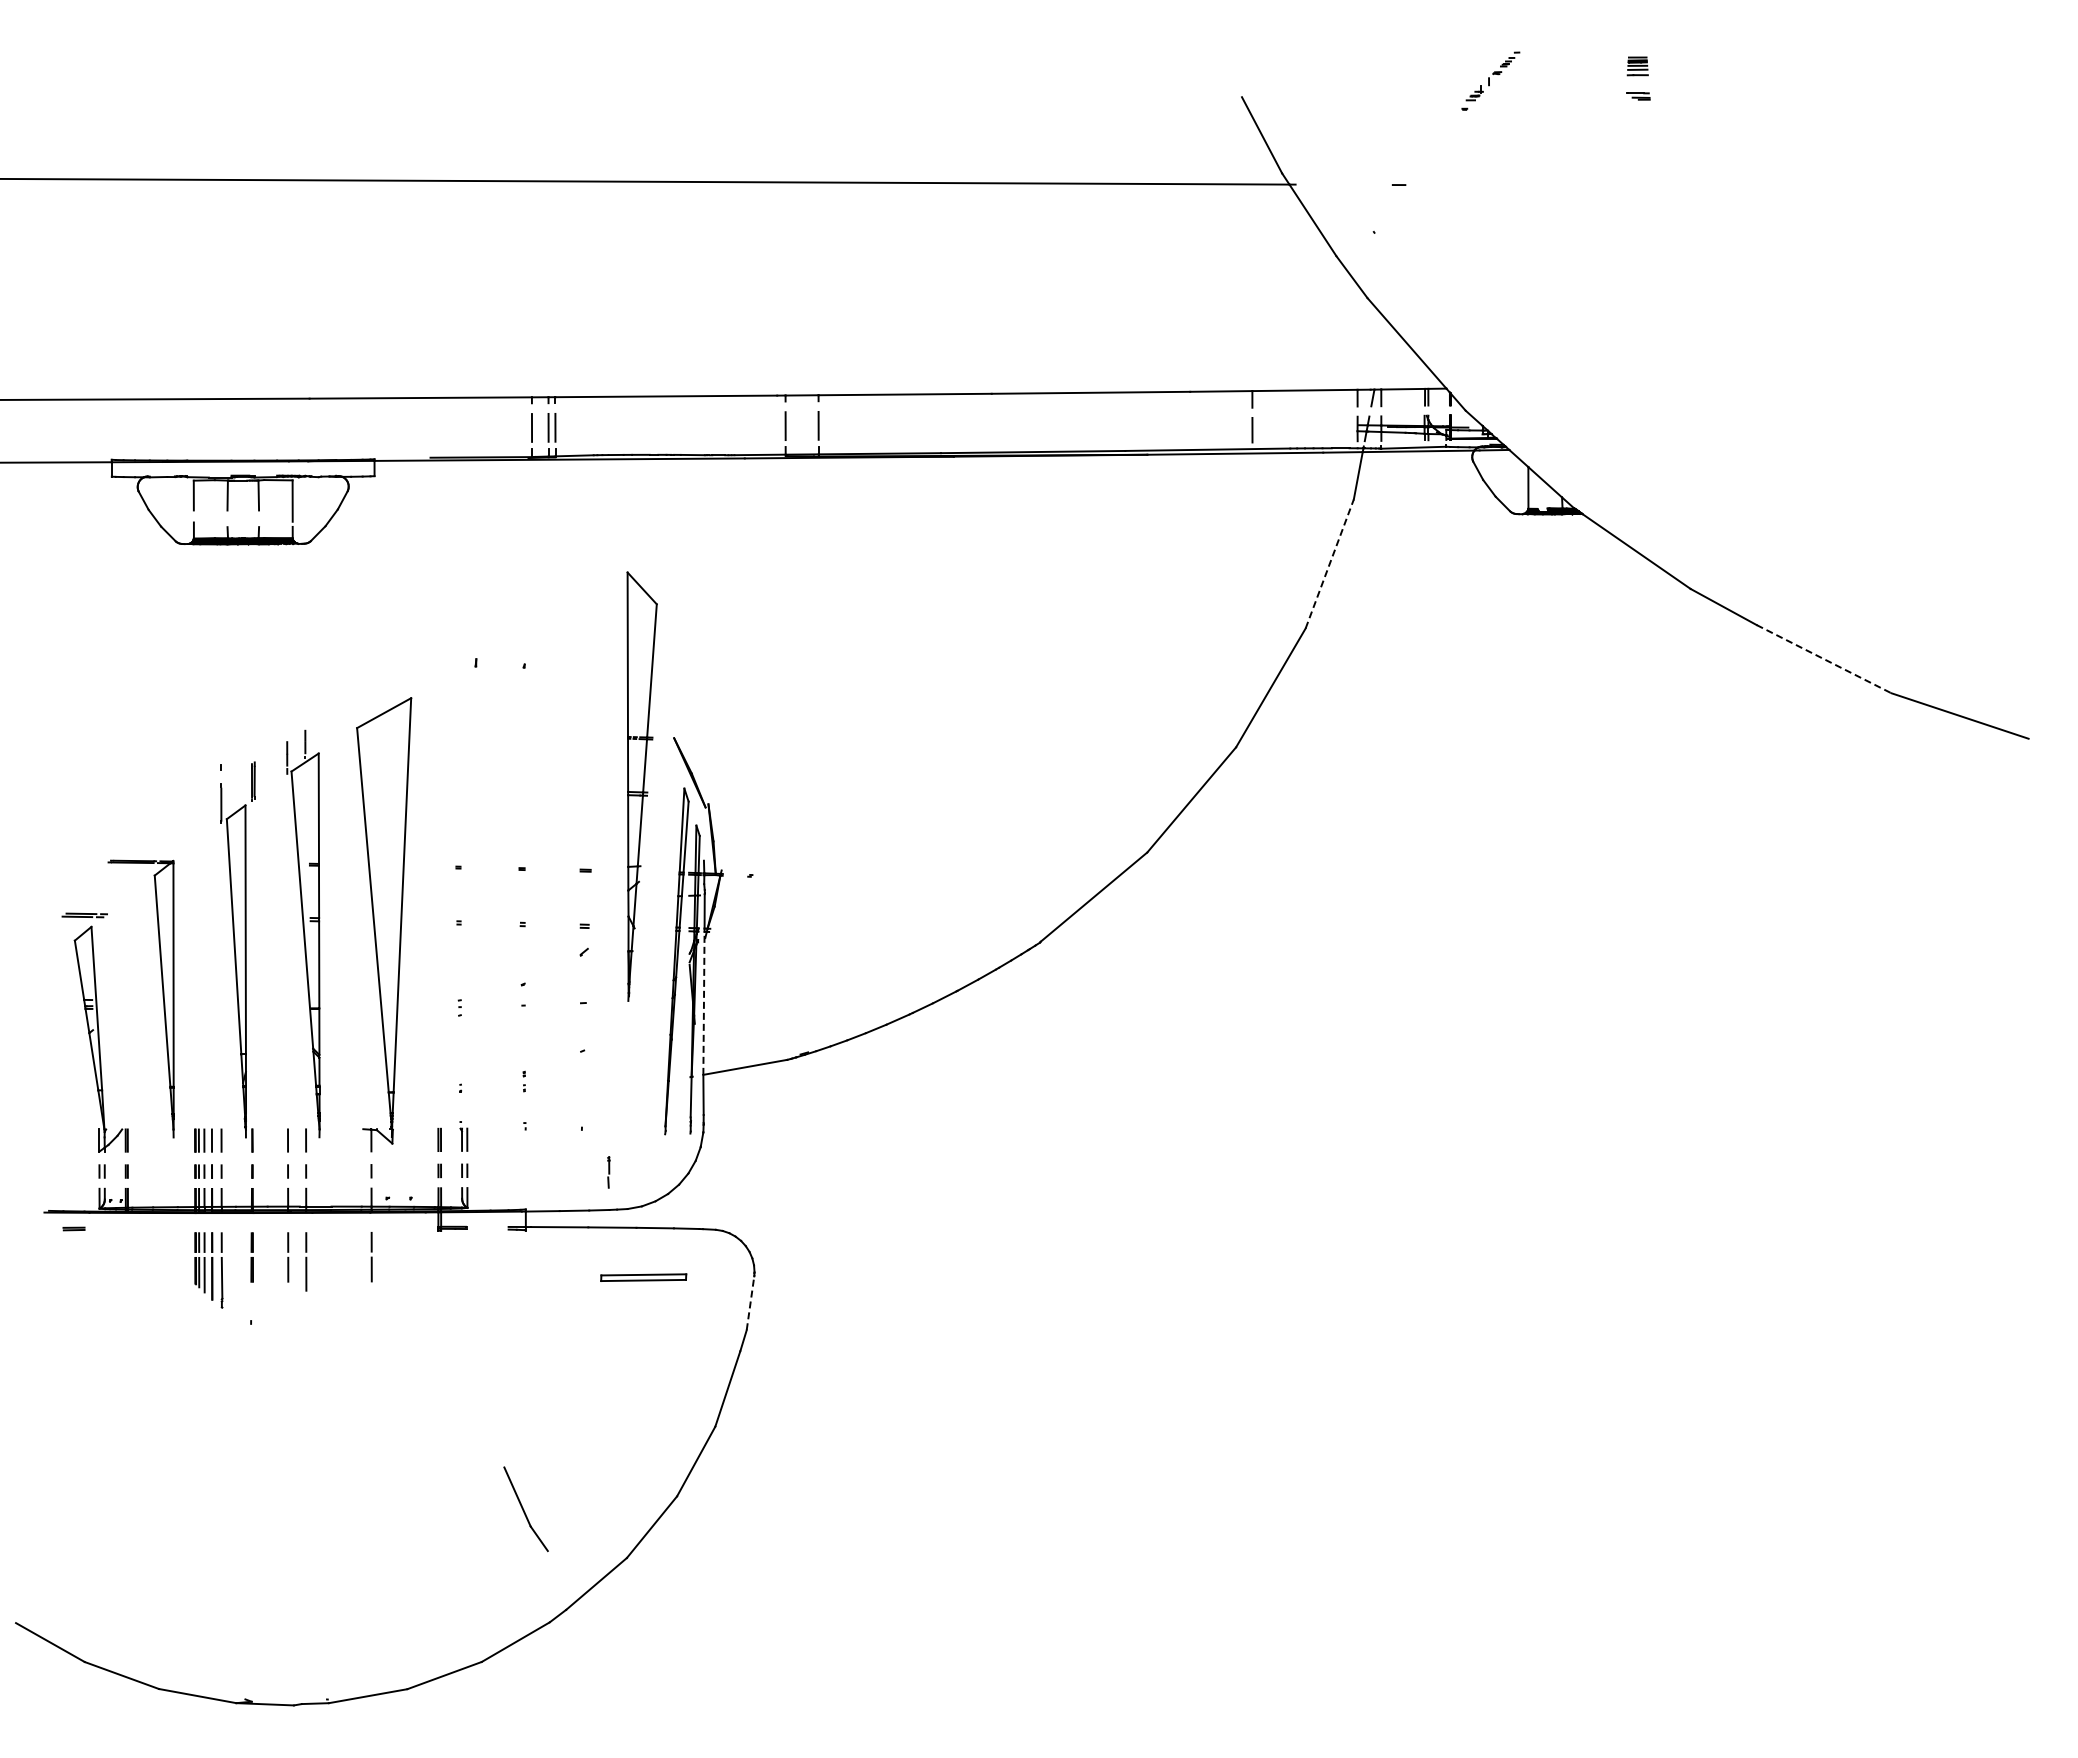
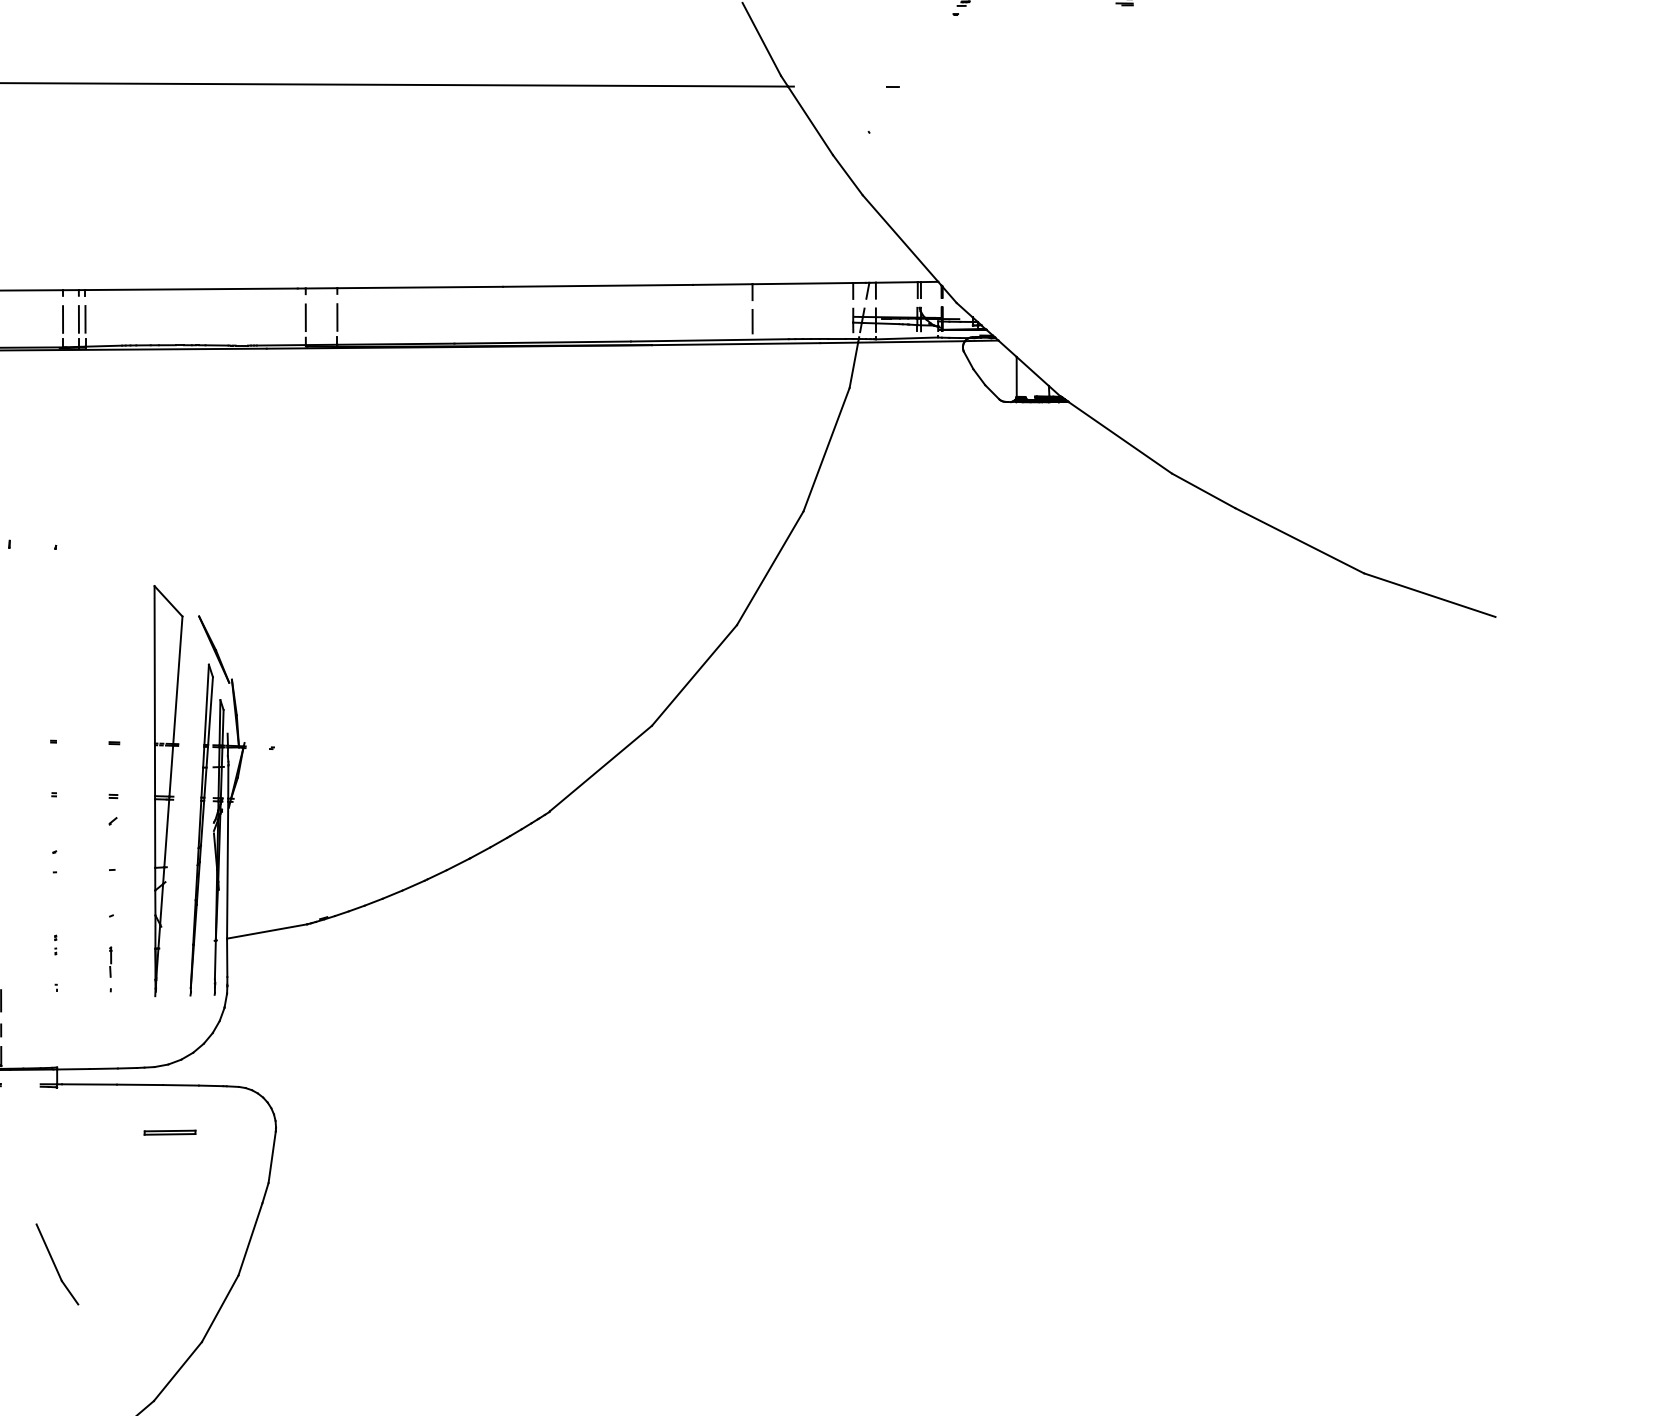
line: (1329, 563) -> (826, 449), dashed -> solid
line: (1824, 659) -> (1300, 541), dashed -> solid
part: (641, 786) -> (167, 790), moved
line: (703, 1003) -> (227, 870), dashed -> solid
line: (608, 1172) -> (110, 962), moved
part: (643, 1277) -> (169, 1132), size x0.62
line: (750, 1302) -> (272, 1156), dashed -> solid
part: (525, 1509) -> (56, 1264), moved

